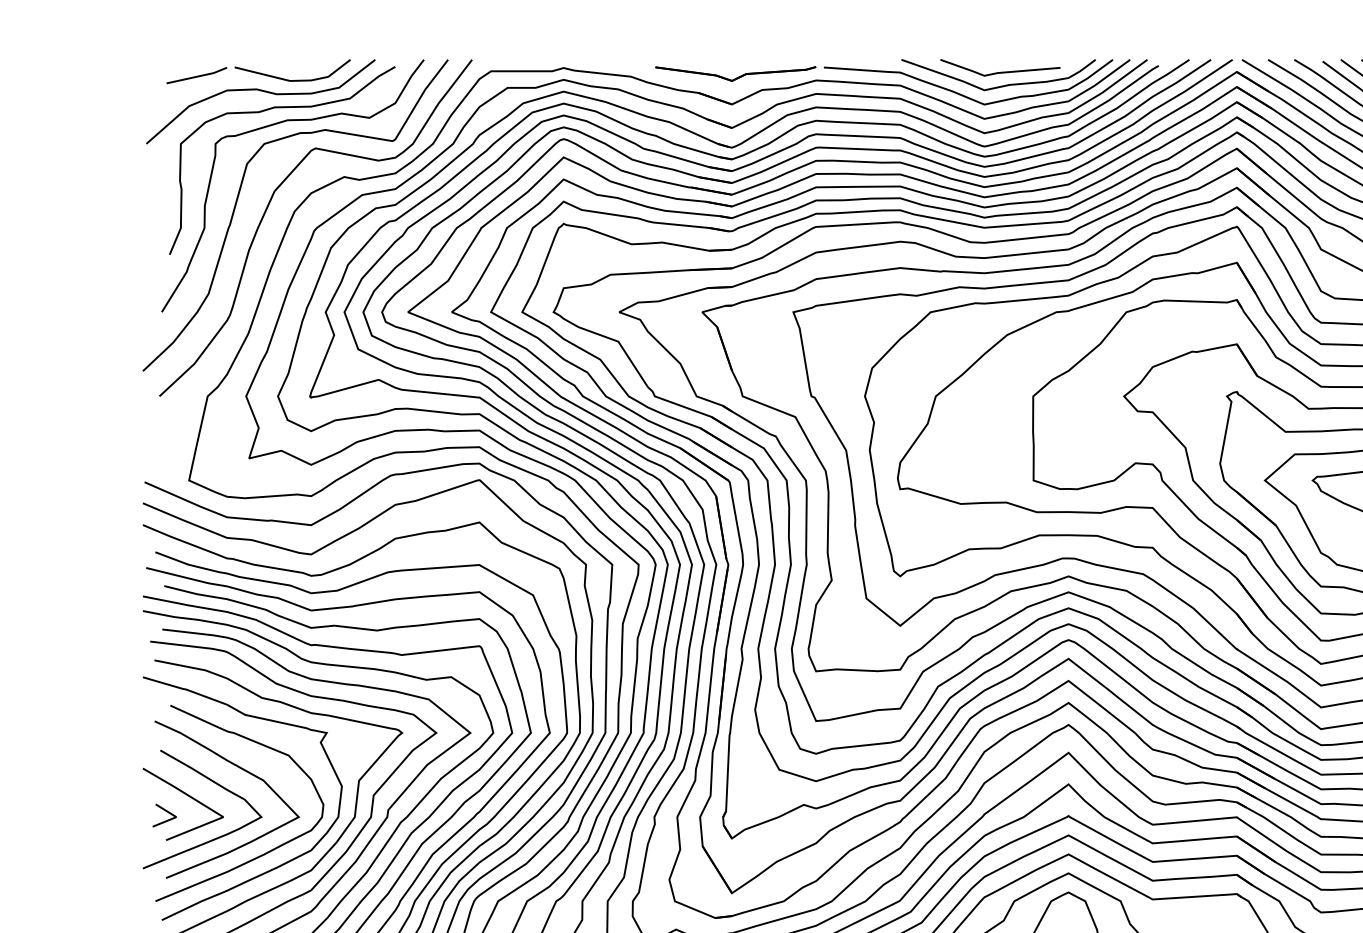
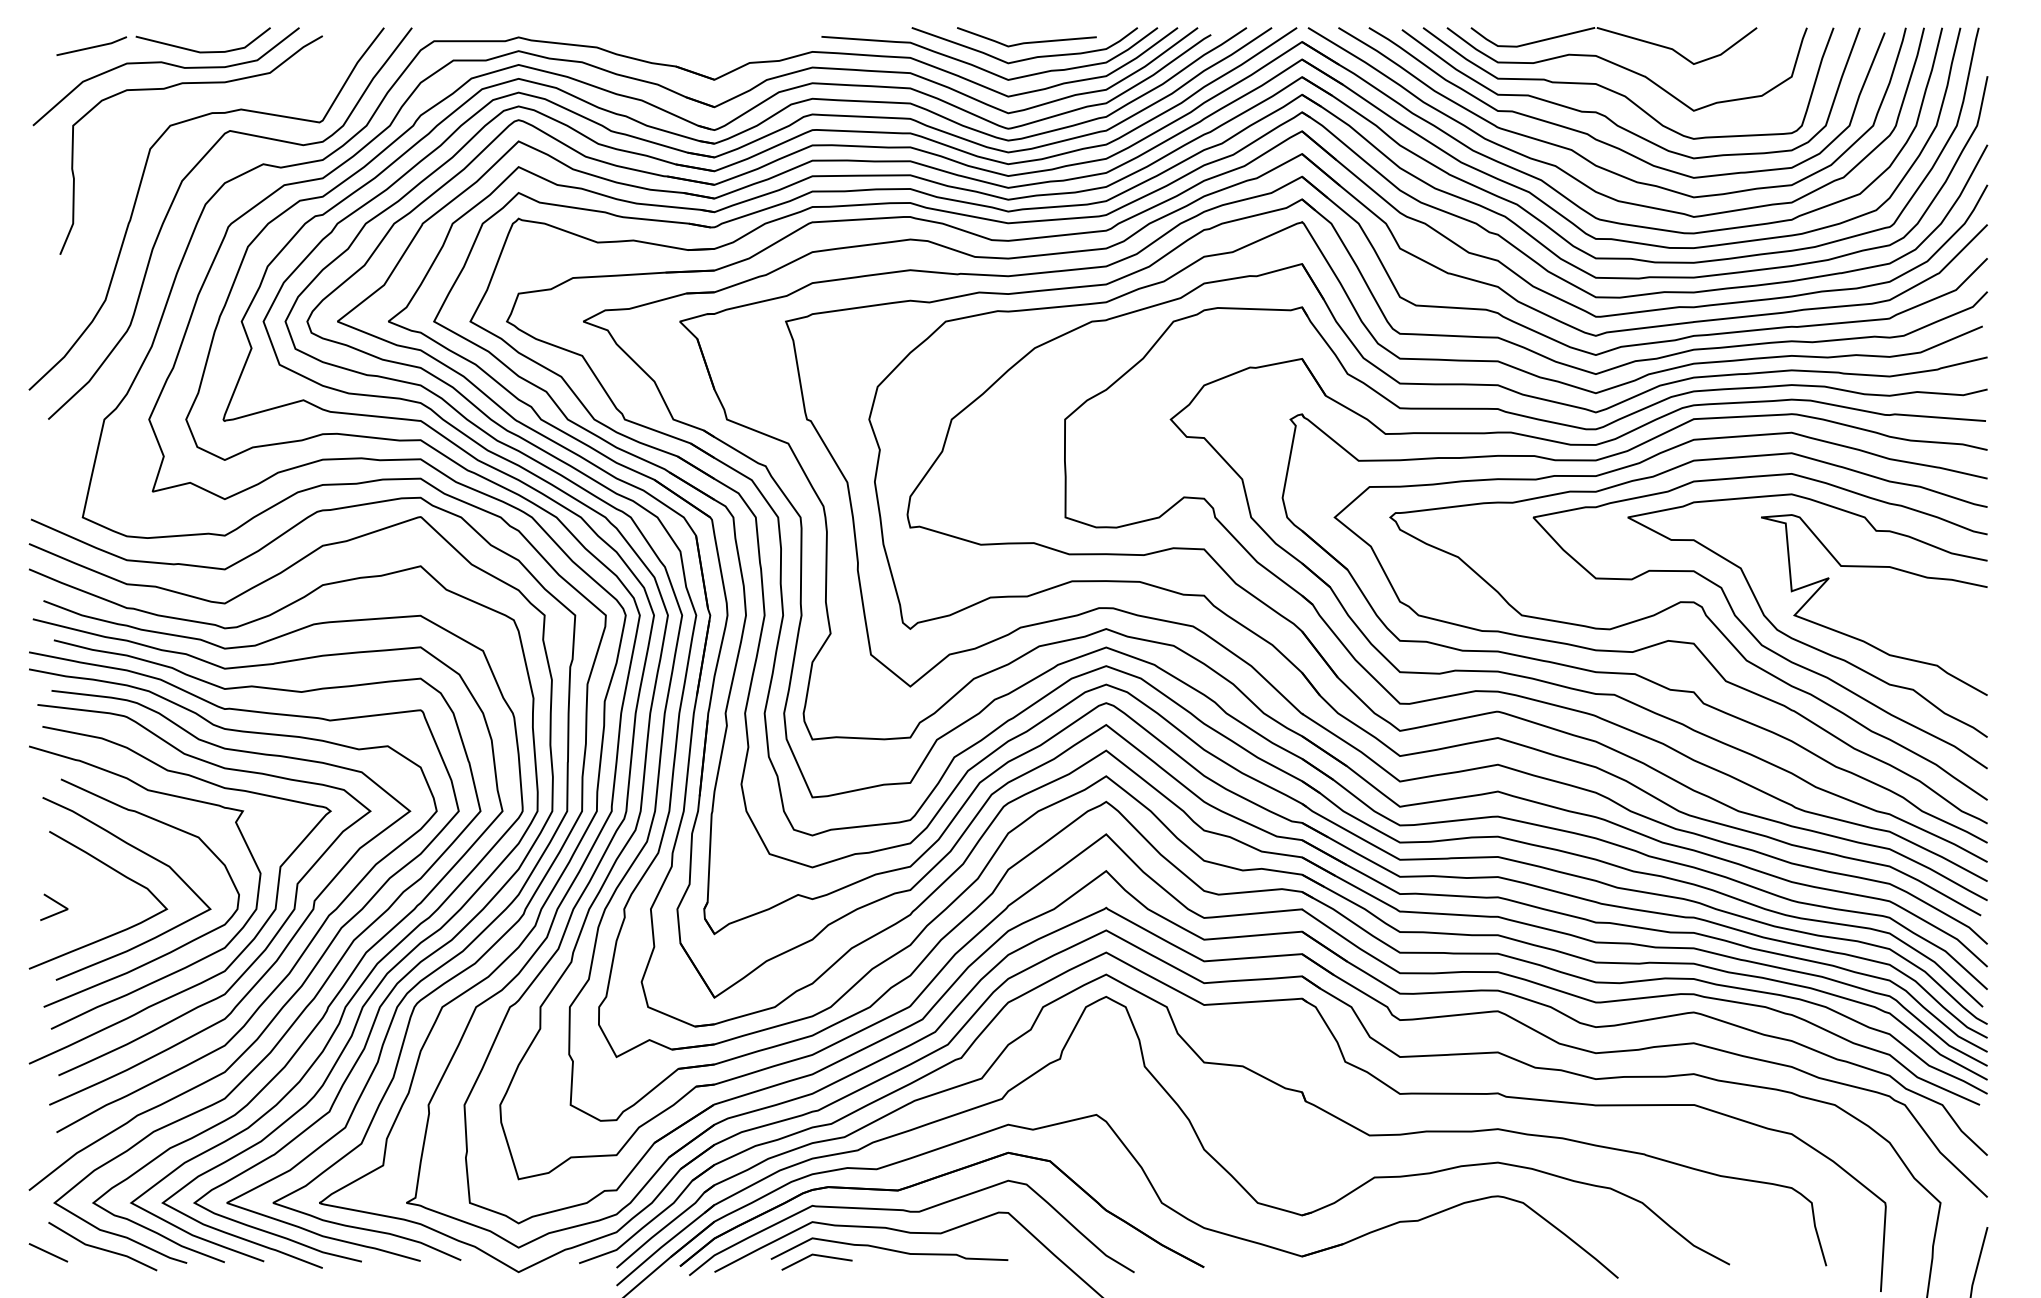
part: (735, 74) -> (718, 44), removed
curve: (273, 125) -> (180, 104), removed
line: (187, 795) -> (80, 884), removed

